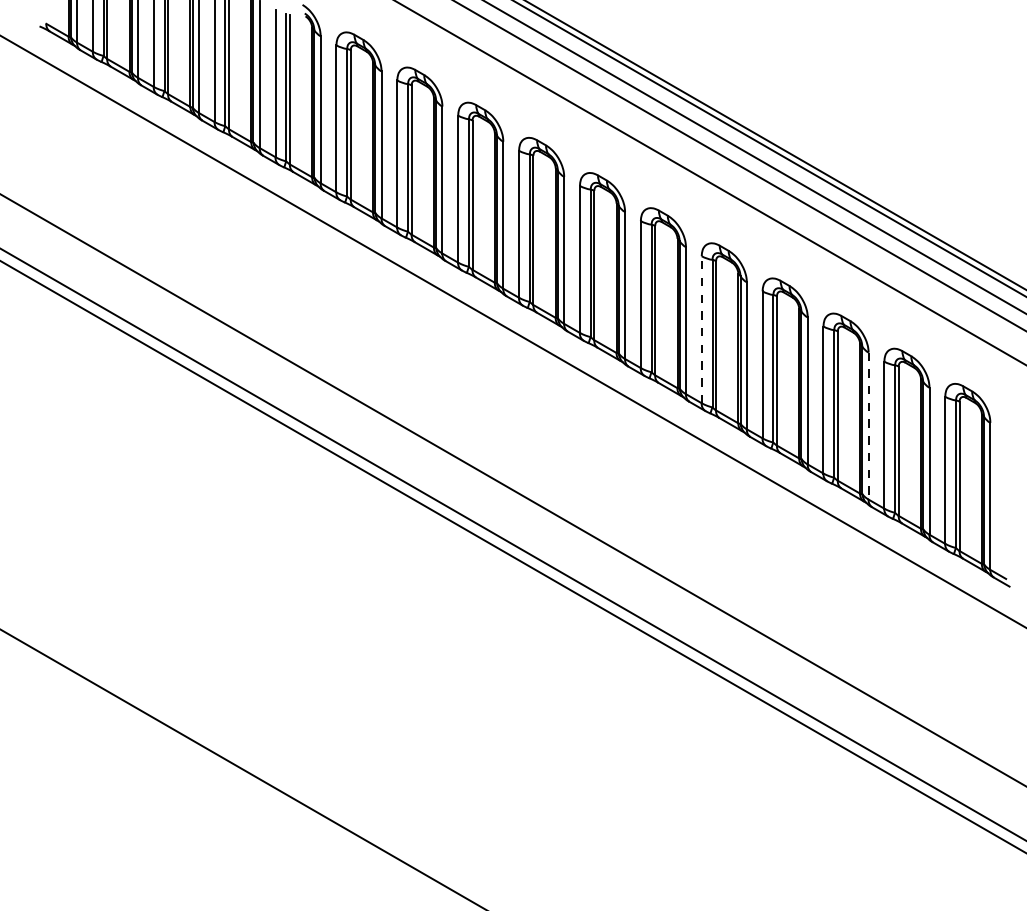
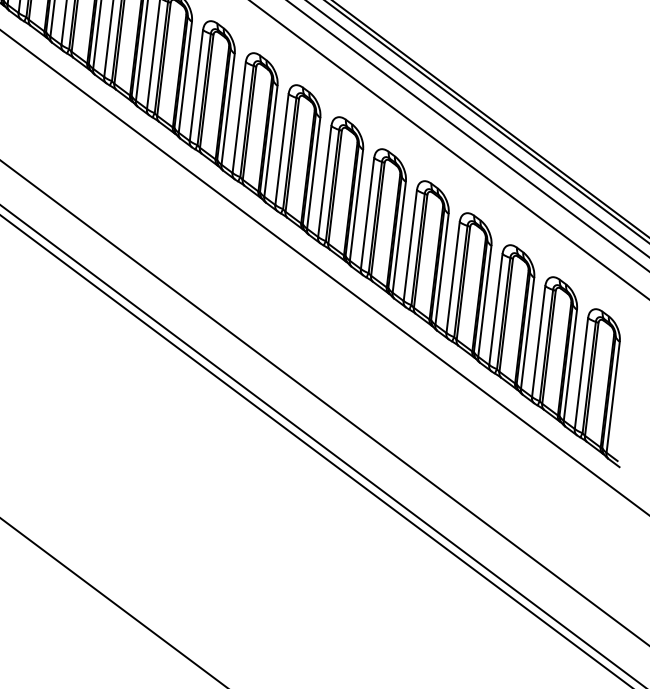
line: (701, 329) -> (410, 245), dashed -> solid
line: (868, 426) -> (527, 333), dashed -> solid

